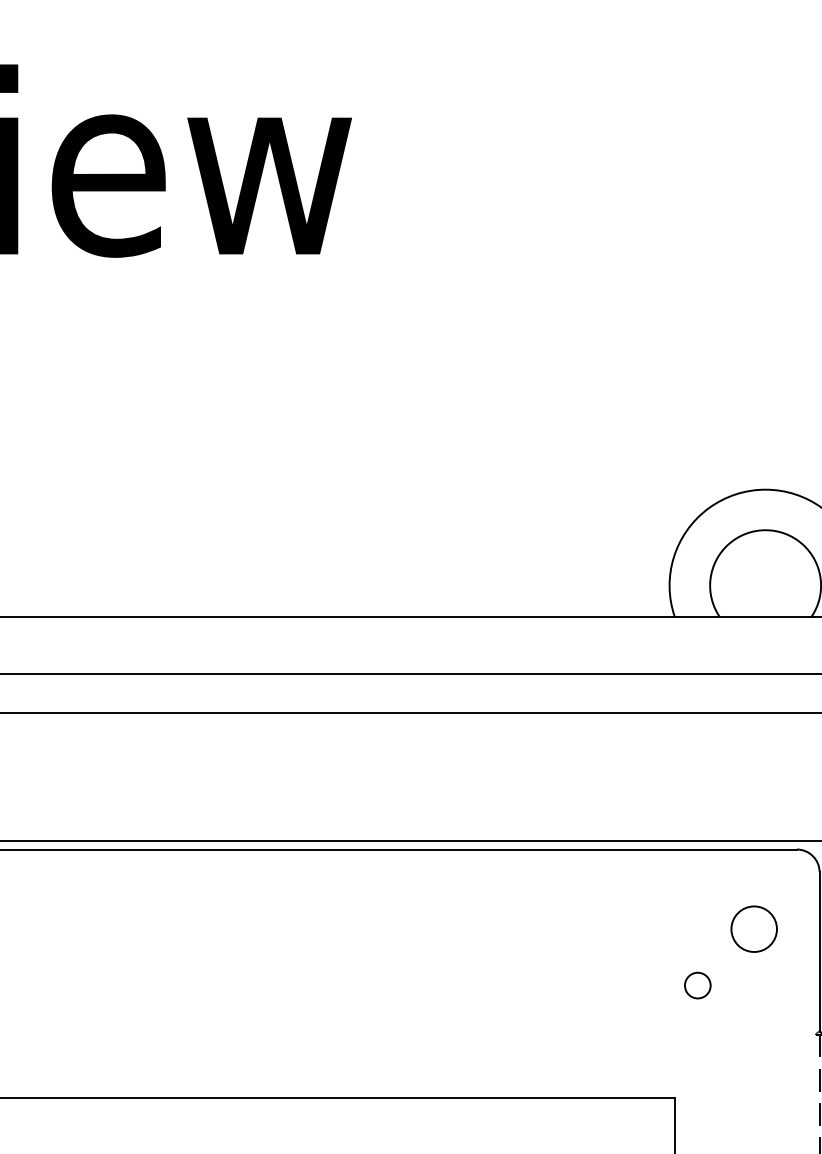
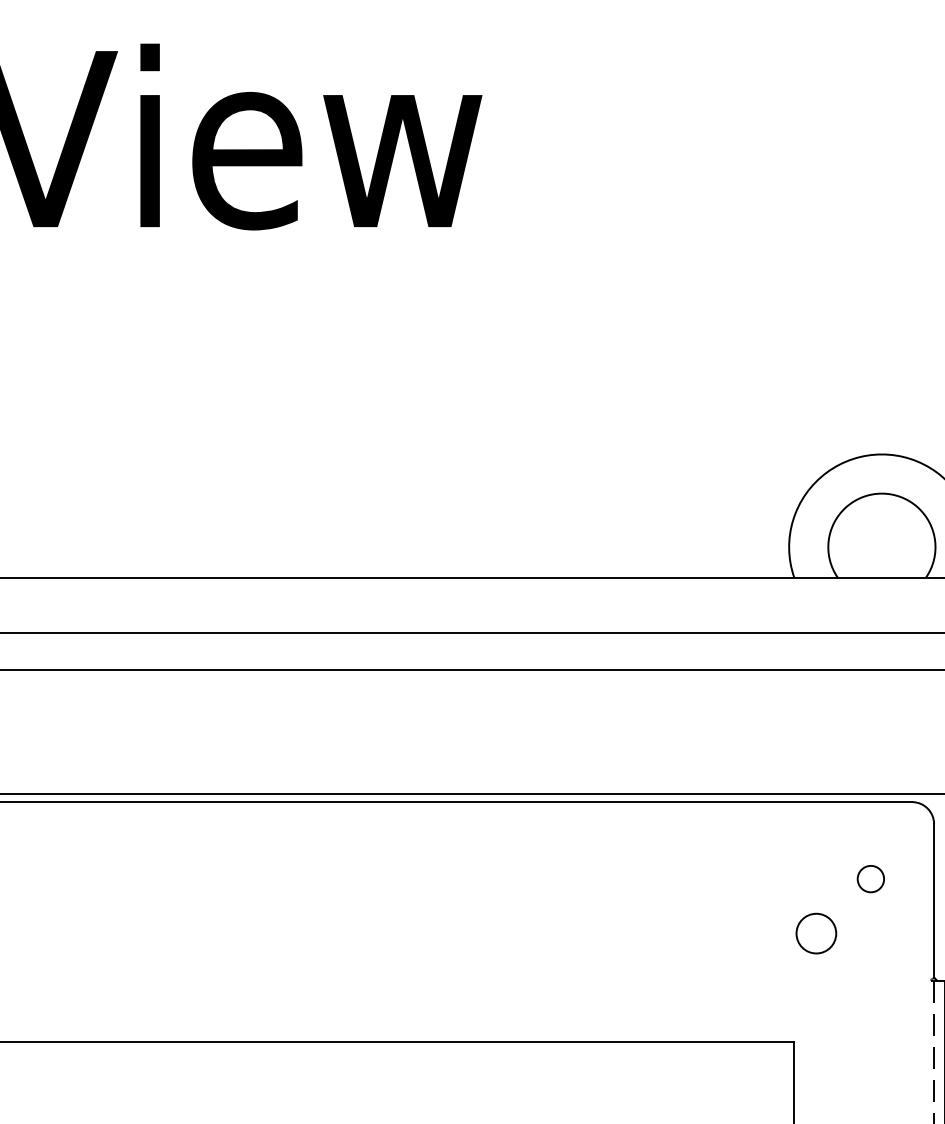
circle: (753, 929) -> (870, 879), size x0.6
circle: (697, 985) -> (816, 933), size x1.6

